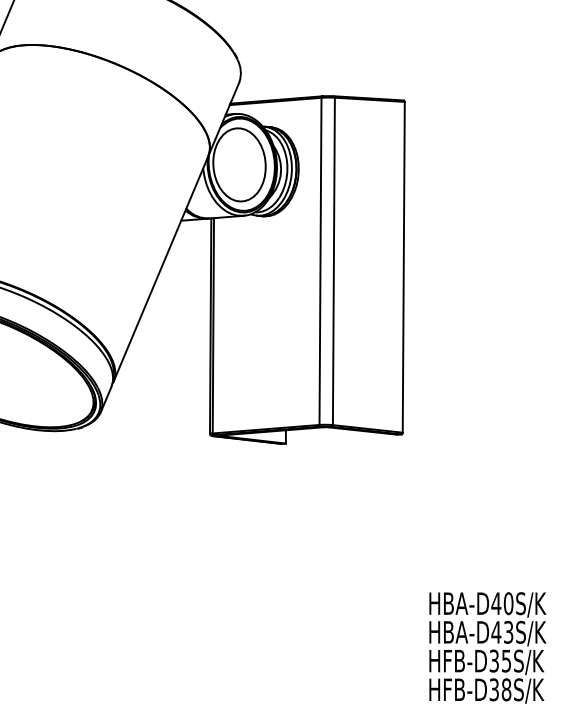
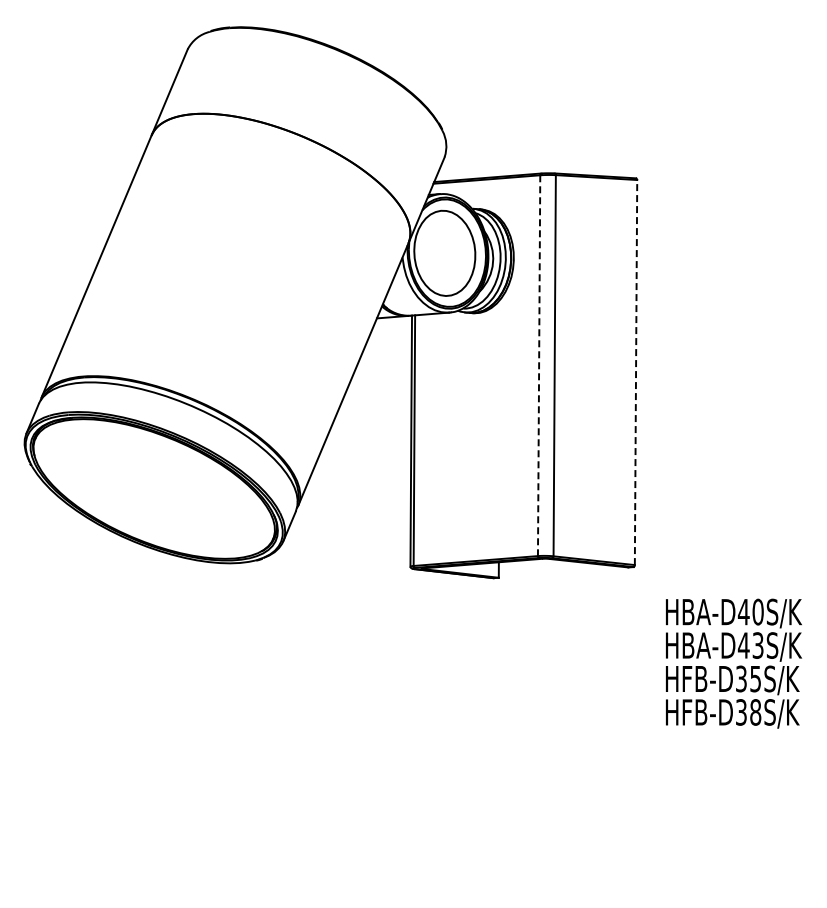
line: (320, 262) -> (539, 366), solid -> dashed
line: (404, 267) -> (636, 372), solid -> dashed
text: (488, 647) -> (734, 663), moved

